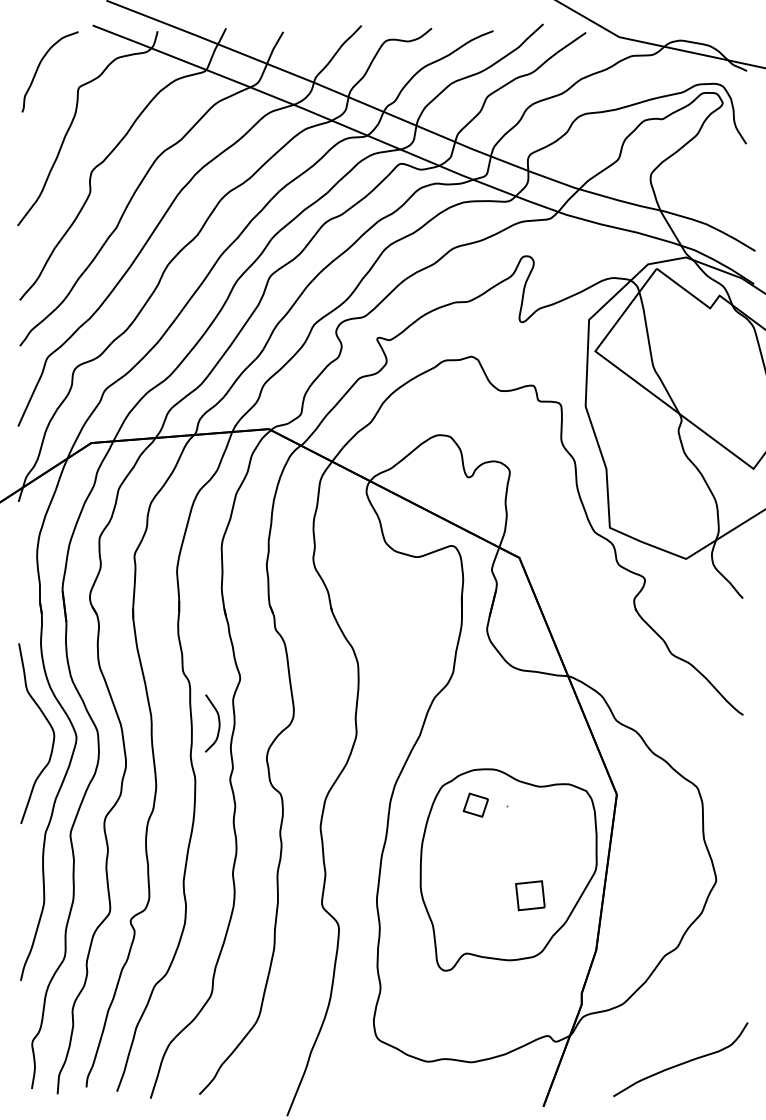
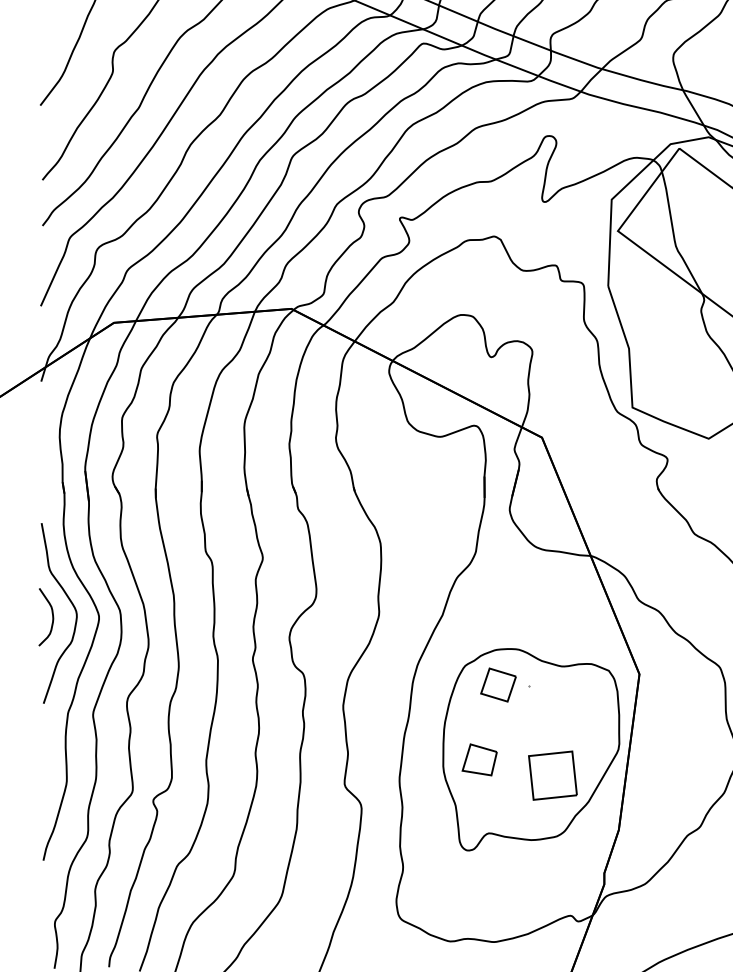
curve: (218, 723) -> (52, 617), moved
part: (475, 804) -> (498, 684), size x1.43
part: (457, 879) -> (480, 759), added
part: (530, 895) -> (553, 775), size x1.67

